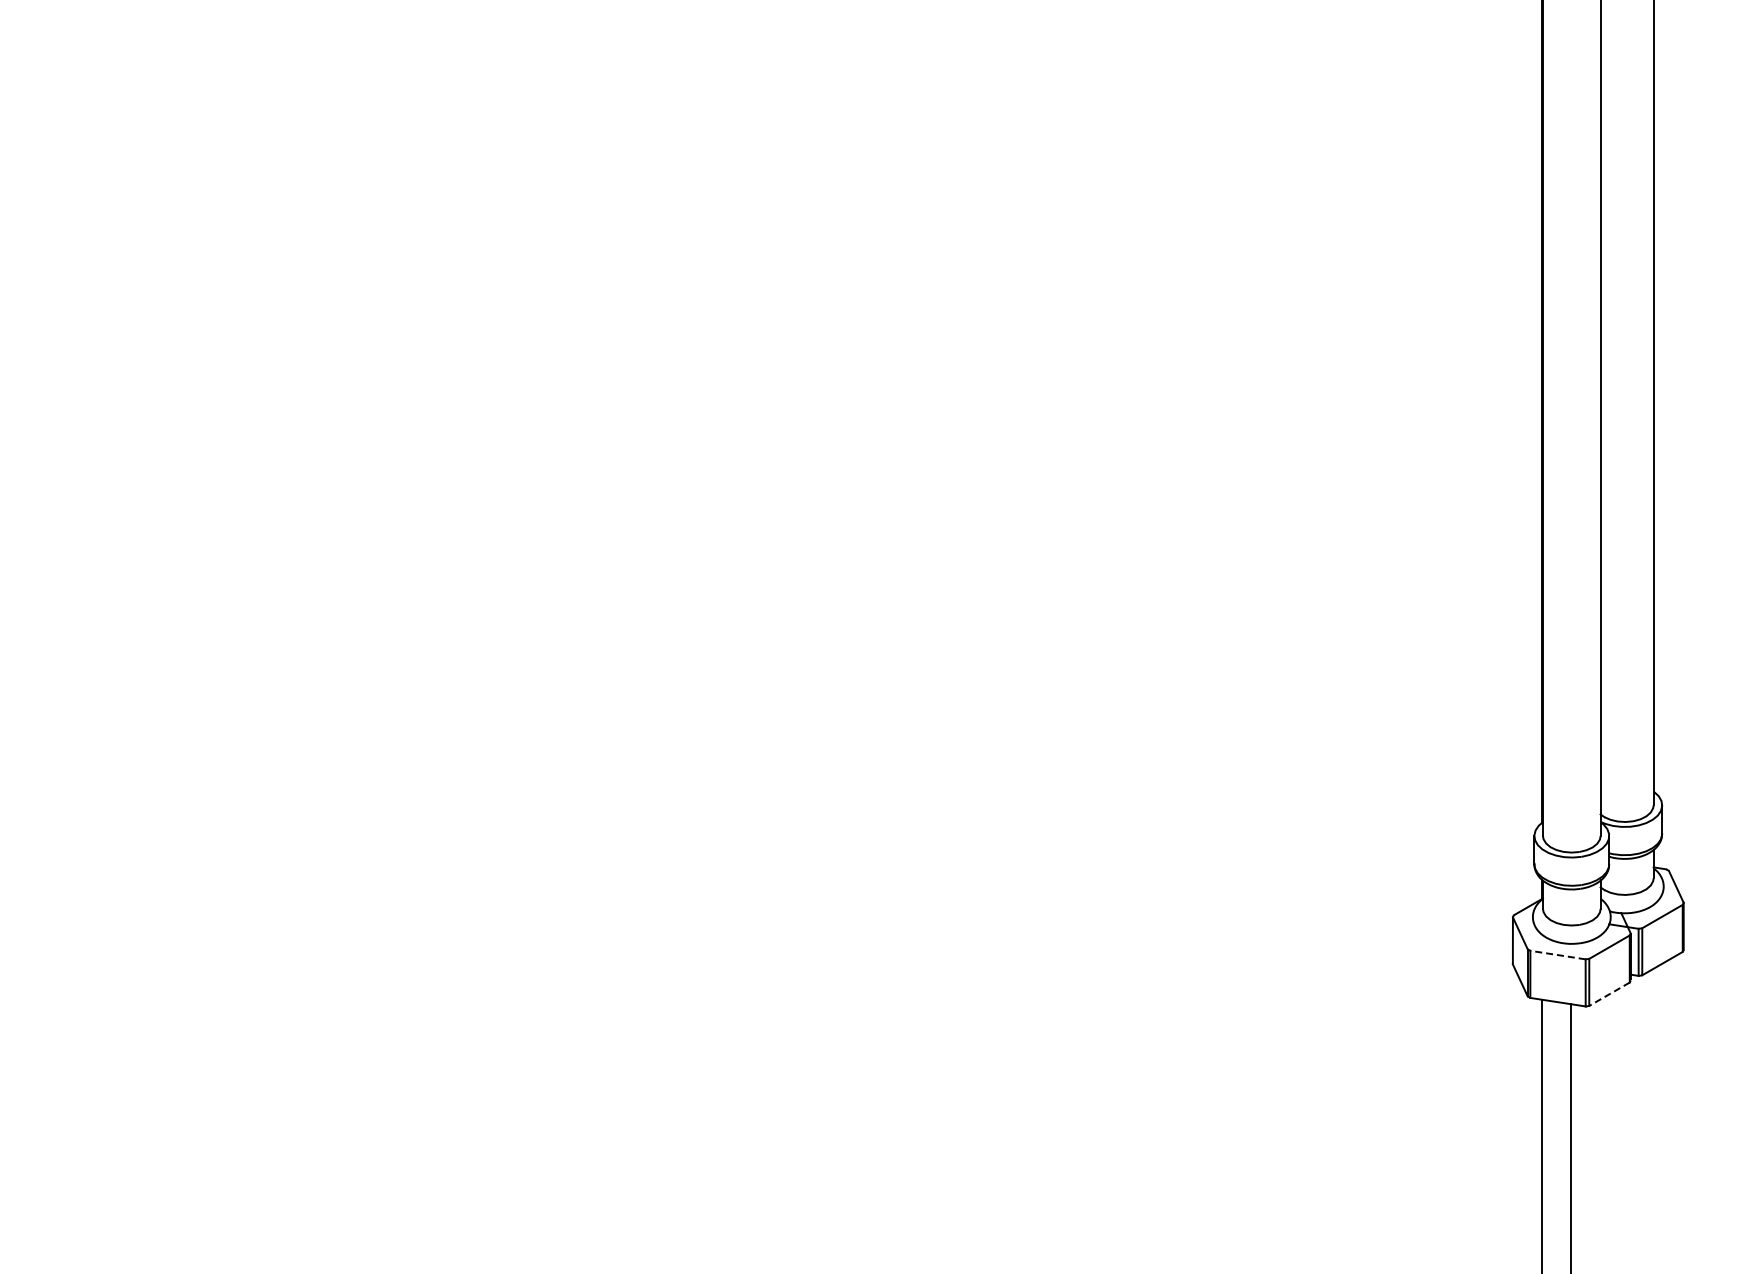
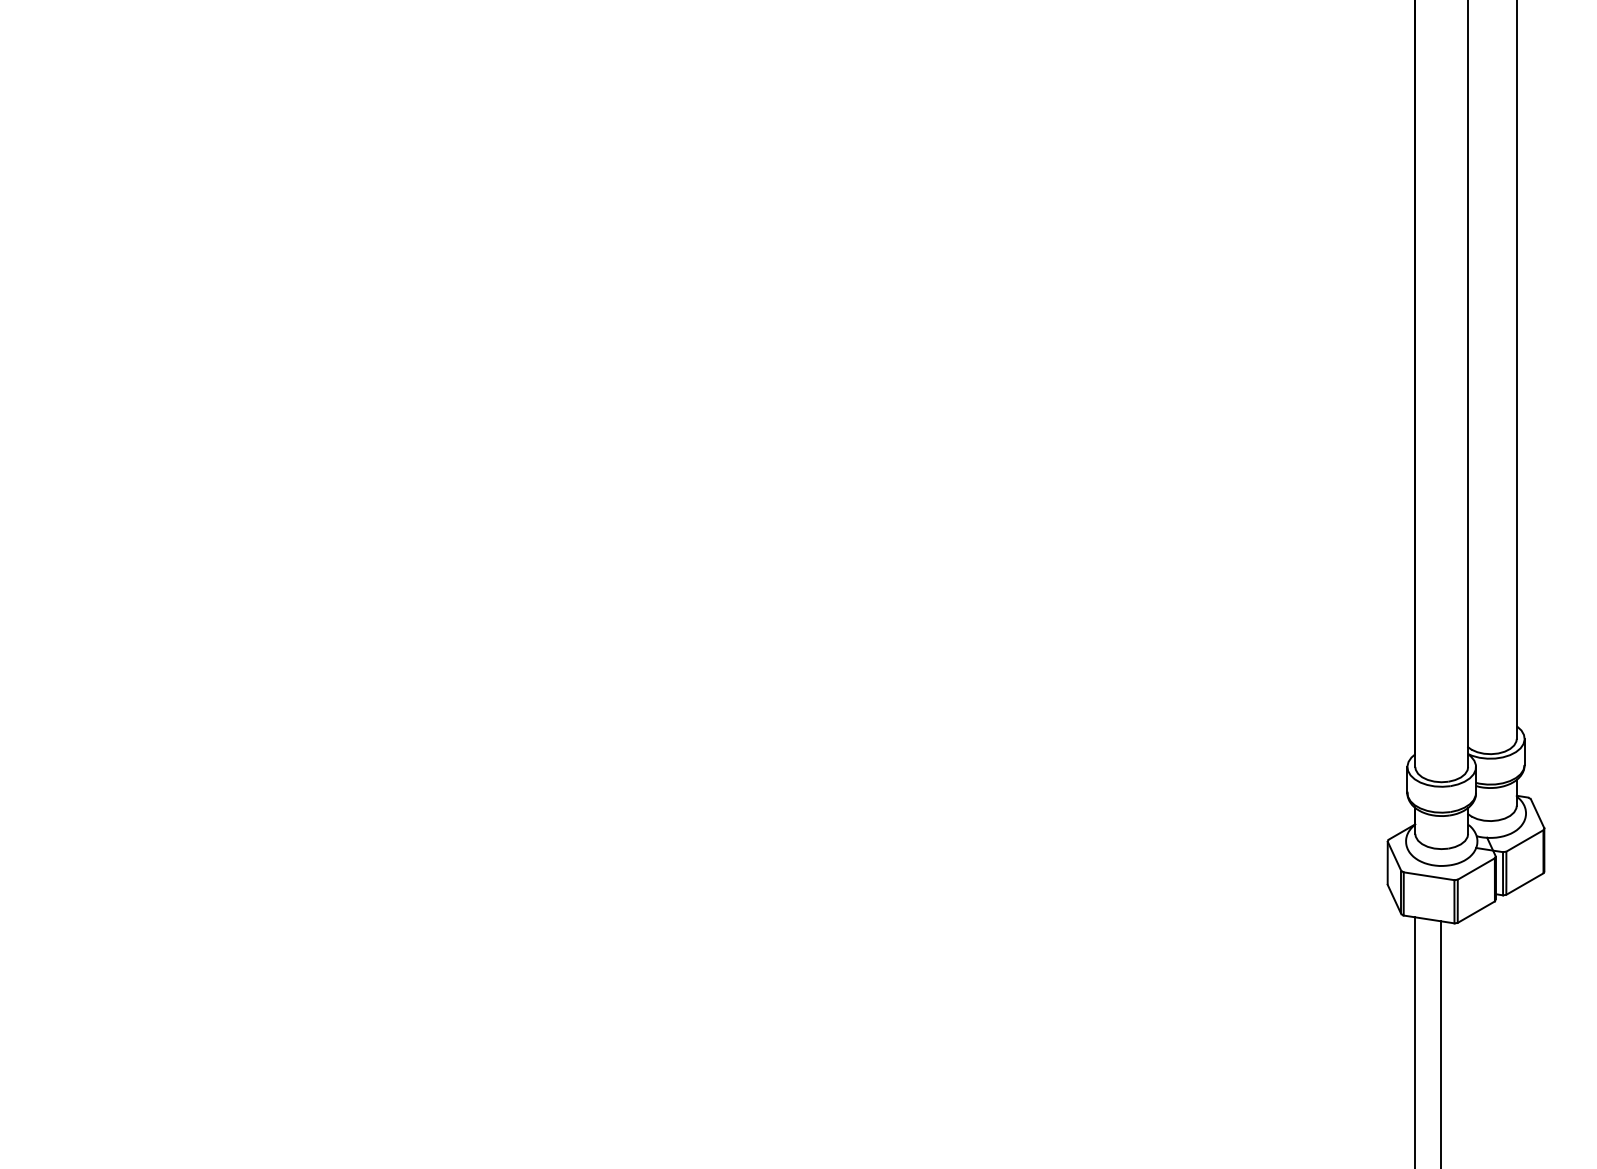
line: (1558, 955) -> (1429, 876), dashed -> solid
line: (1609, 994) -> (1476, 912), dashed -> solid

